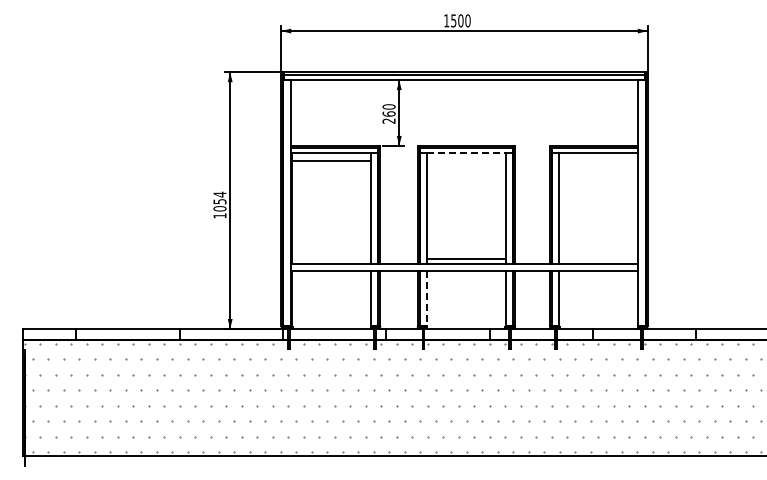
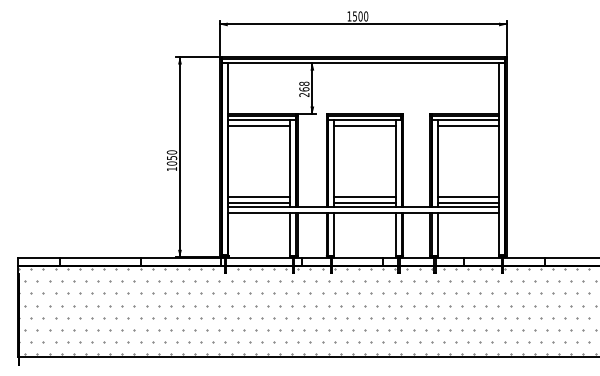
text: (389, 106) -> (304, 83), 260 -> 268
line: (466, 153) -> (364, 120), dashed -> solid
line: (465, 160) -> (364, 125), added
line: (598, 160) -> (468, 125), added
text: (219, 194) -> (171, 152), 1054 -> 1050
line: (331, 251) -> (259, 197), added
line: (465, 251) -> (364, 197), added
line: (598, 251) -> (468, 197), added
line: (331, 259) -> (259, 203), added
line: (598, 259) -> (468, 203), added
line: (426, 299) -> (333, 234), dashed -> solid

